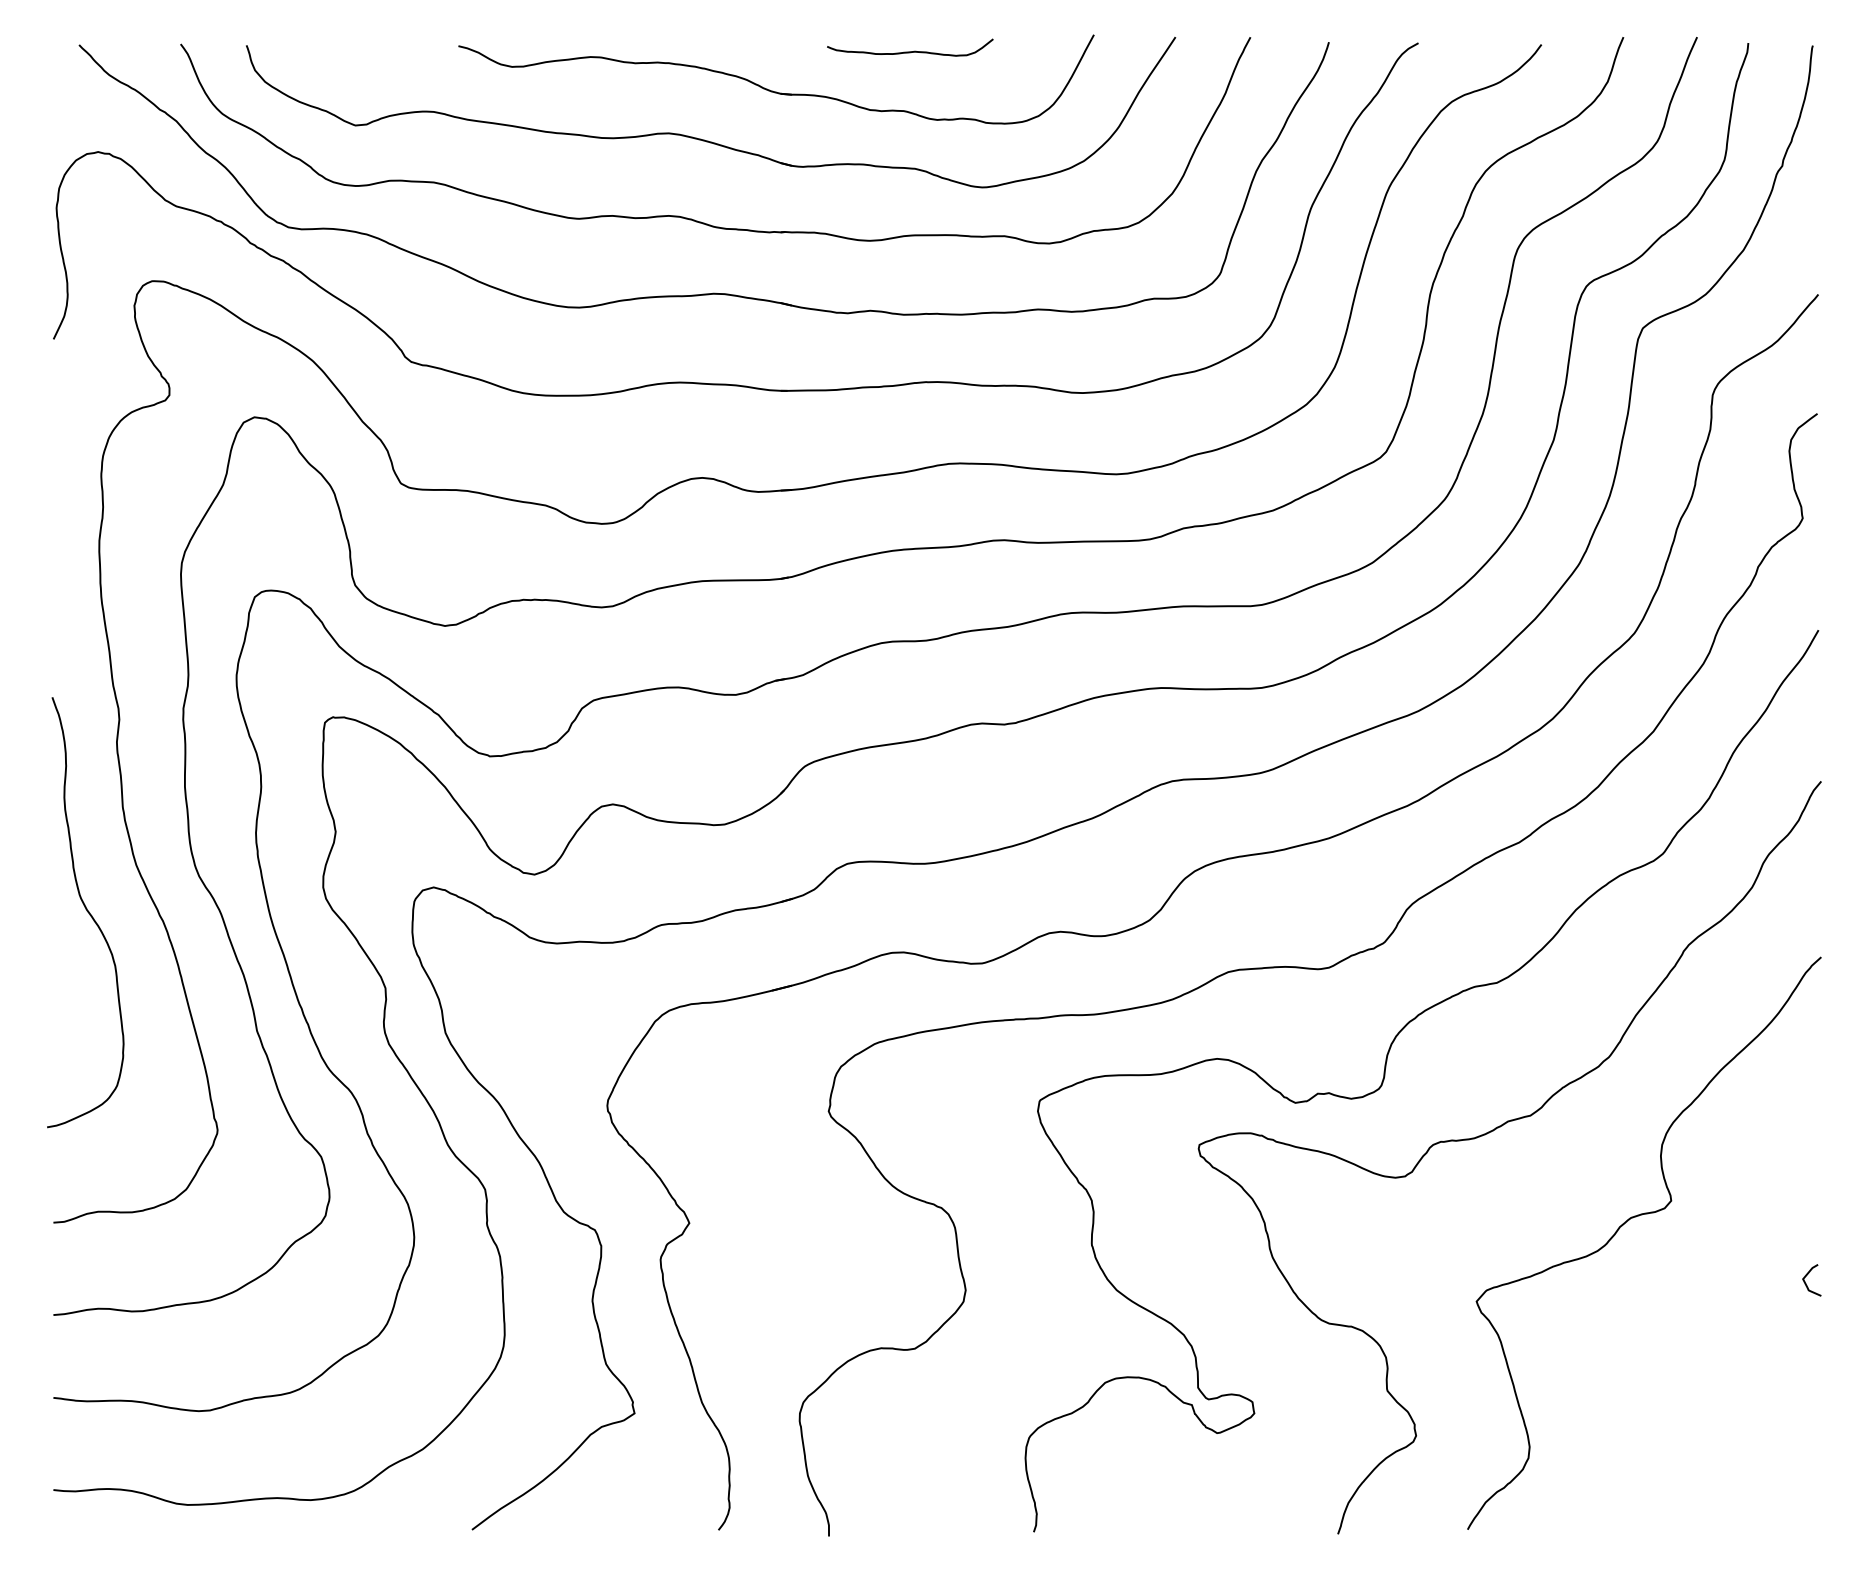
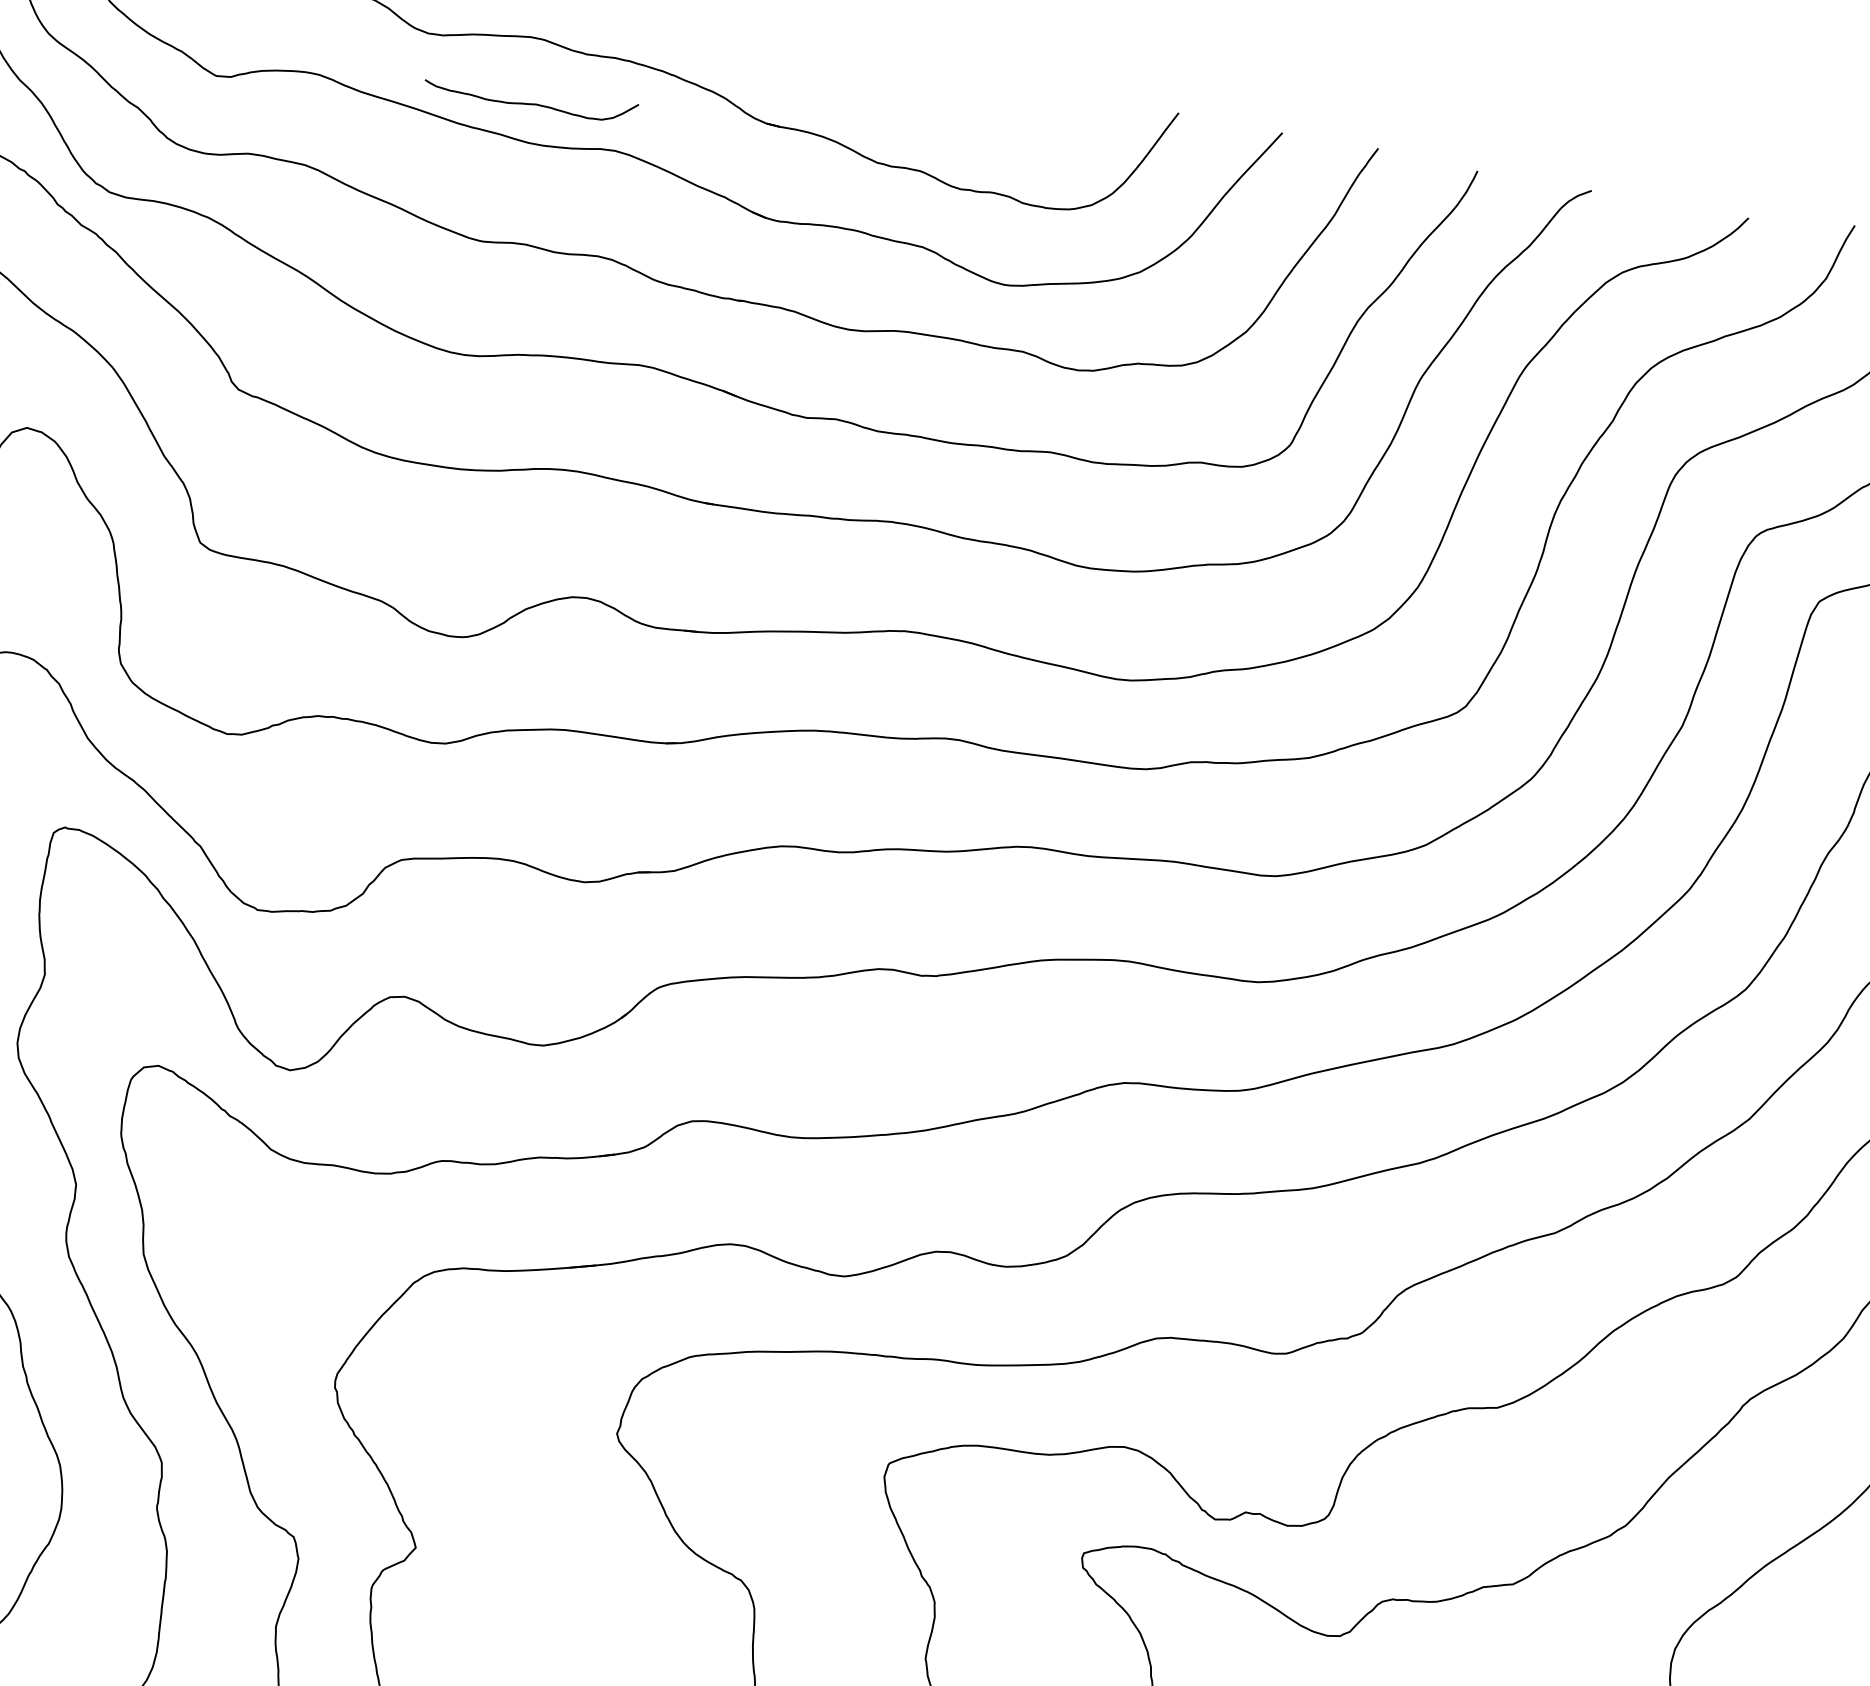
curve: (910, 51) -> (530, 103), moved

